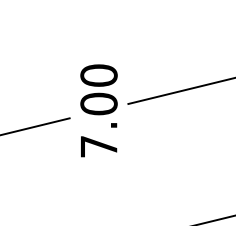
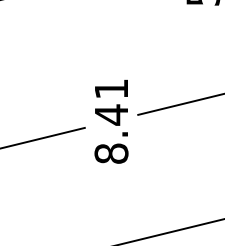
text: (99, 110) -> (111, 120), 7.00 -> 8.41

